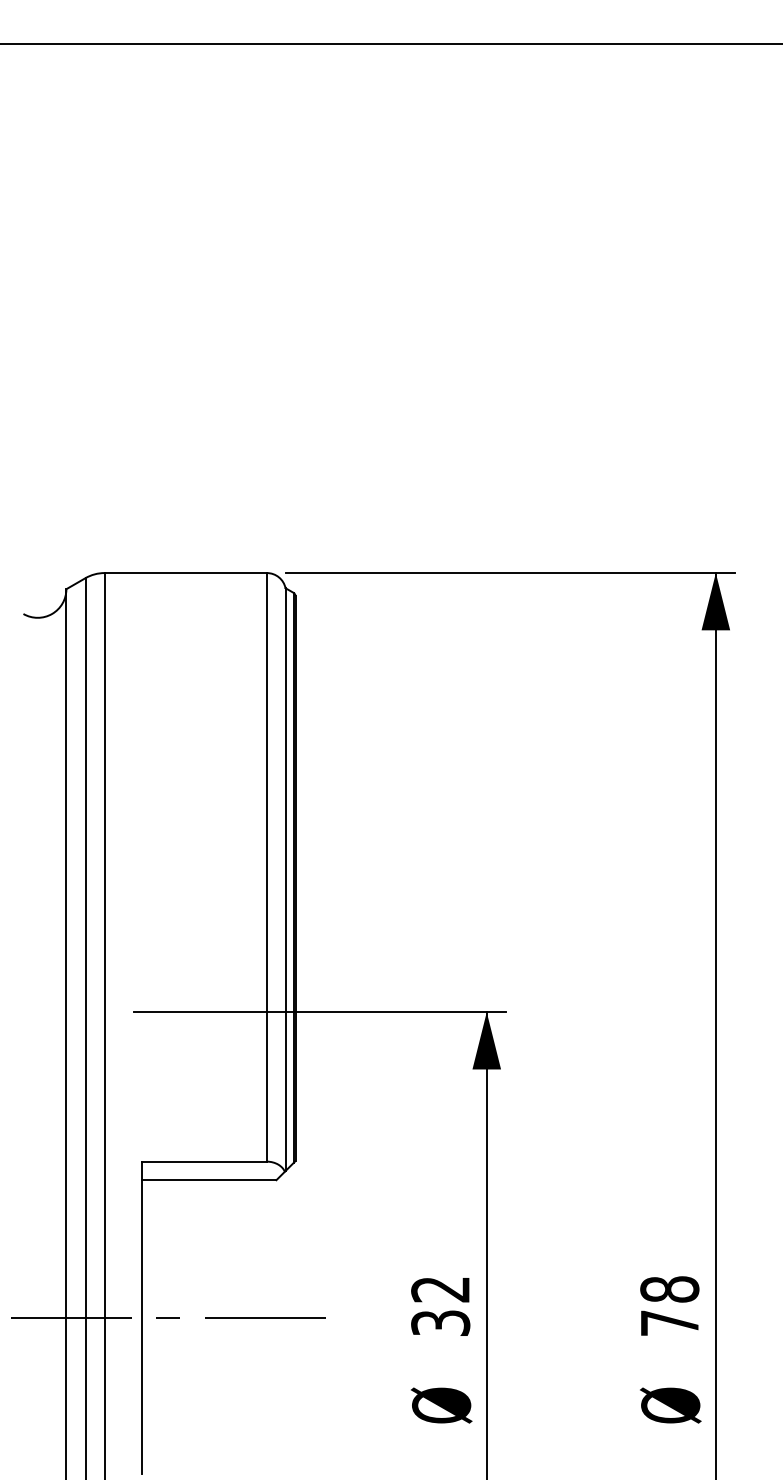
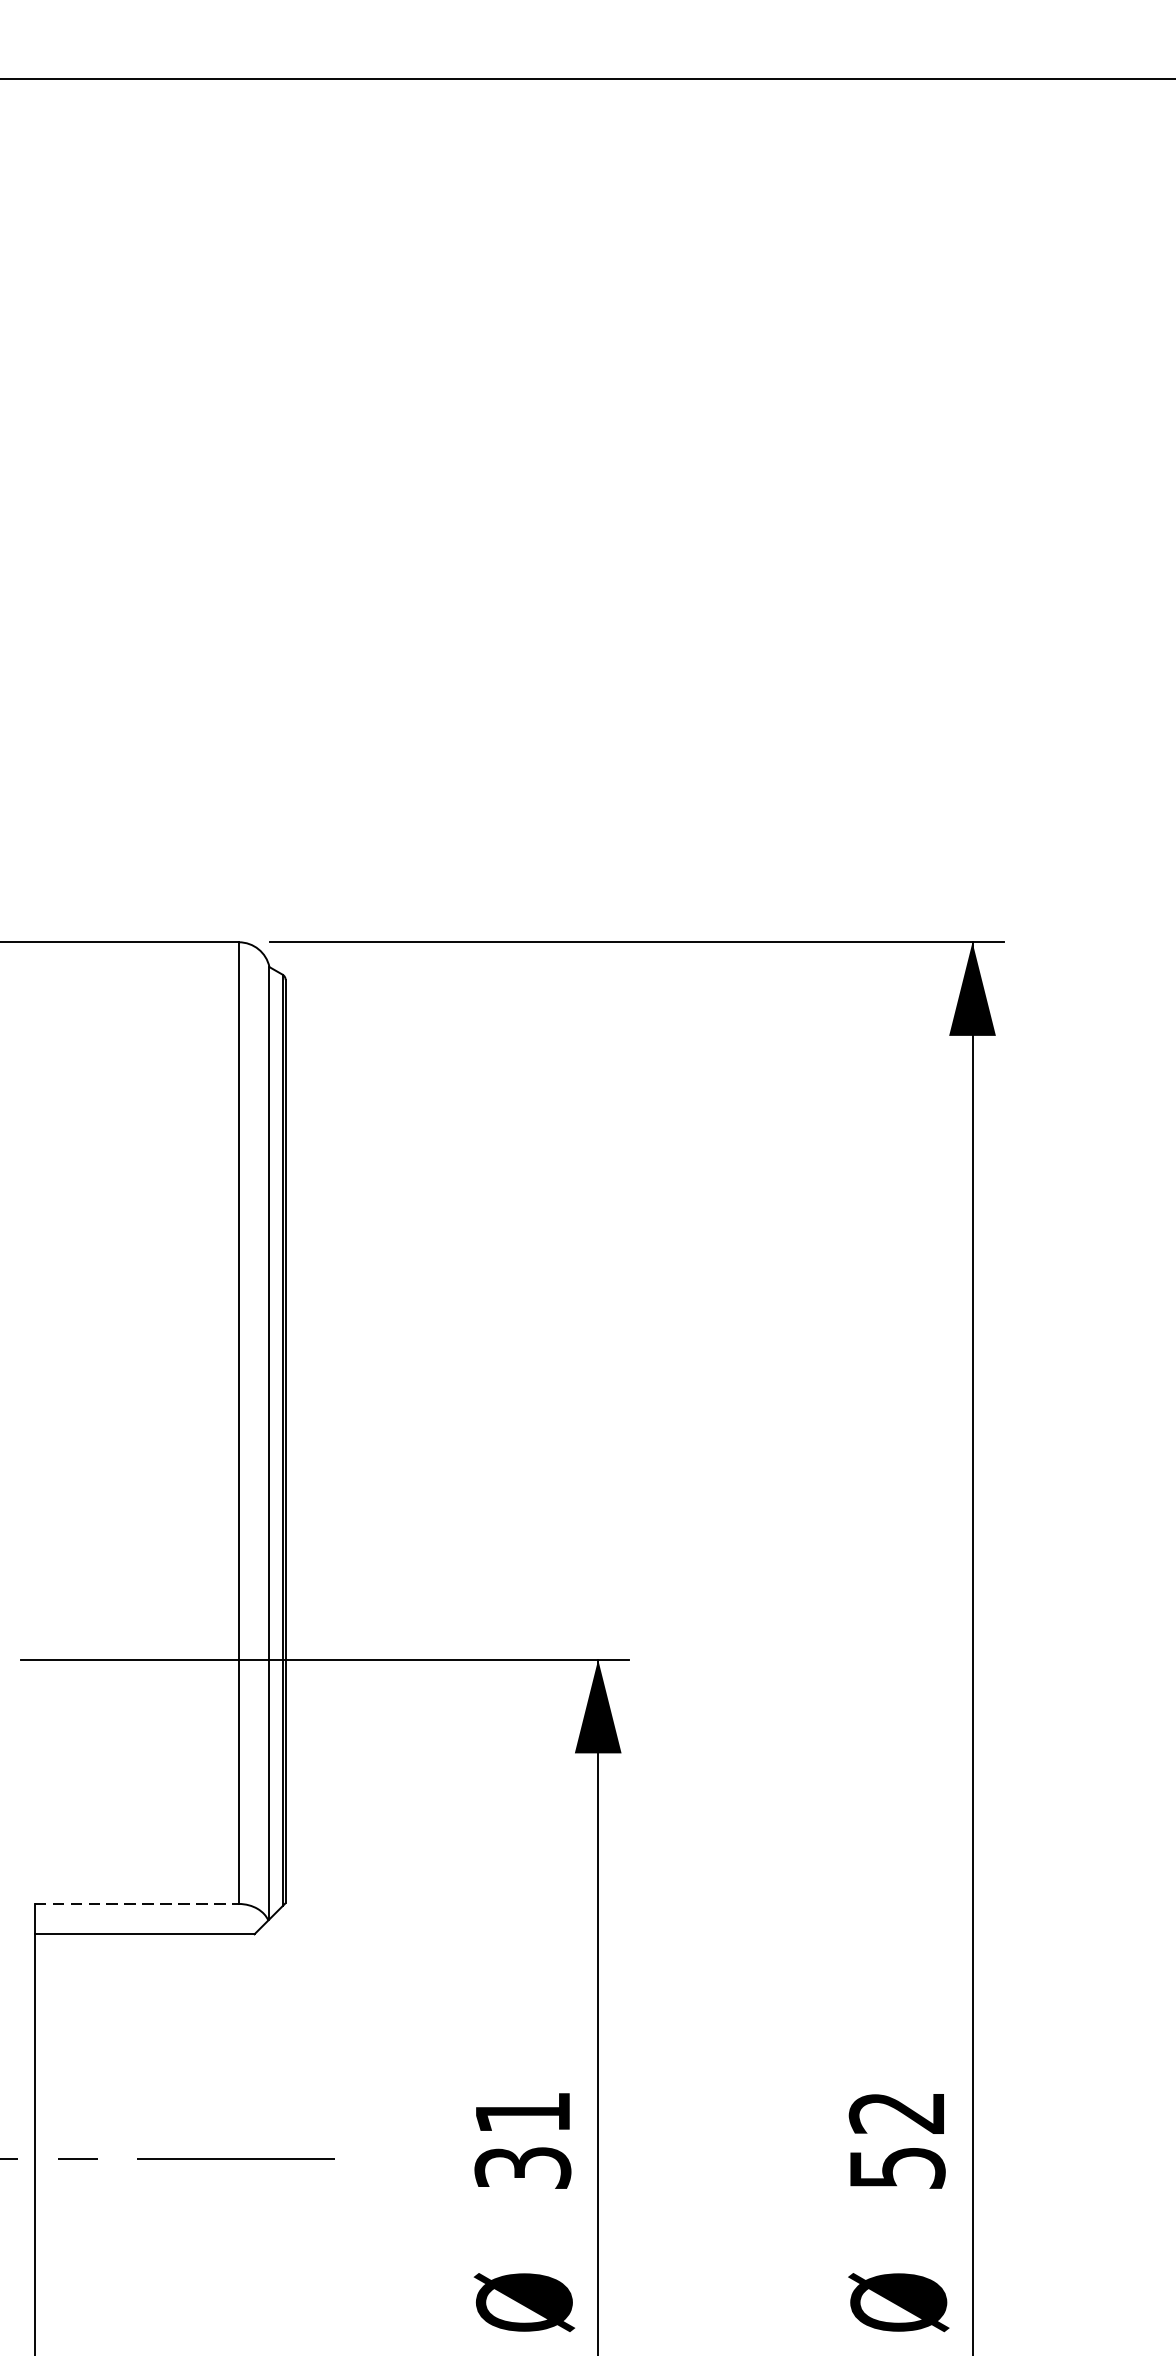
line: (204, 1161) -> (136, 1903), solid -> dashed
text: (440, 1289) -> (522, 2112), 32 -> 31
text: (669, 1305) -> (896, 2139), 78 -> 52

